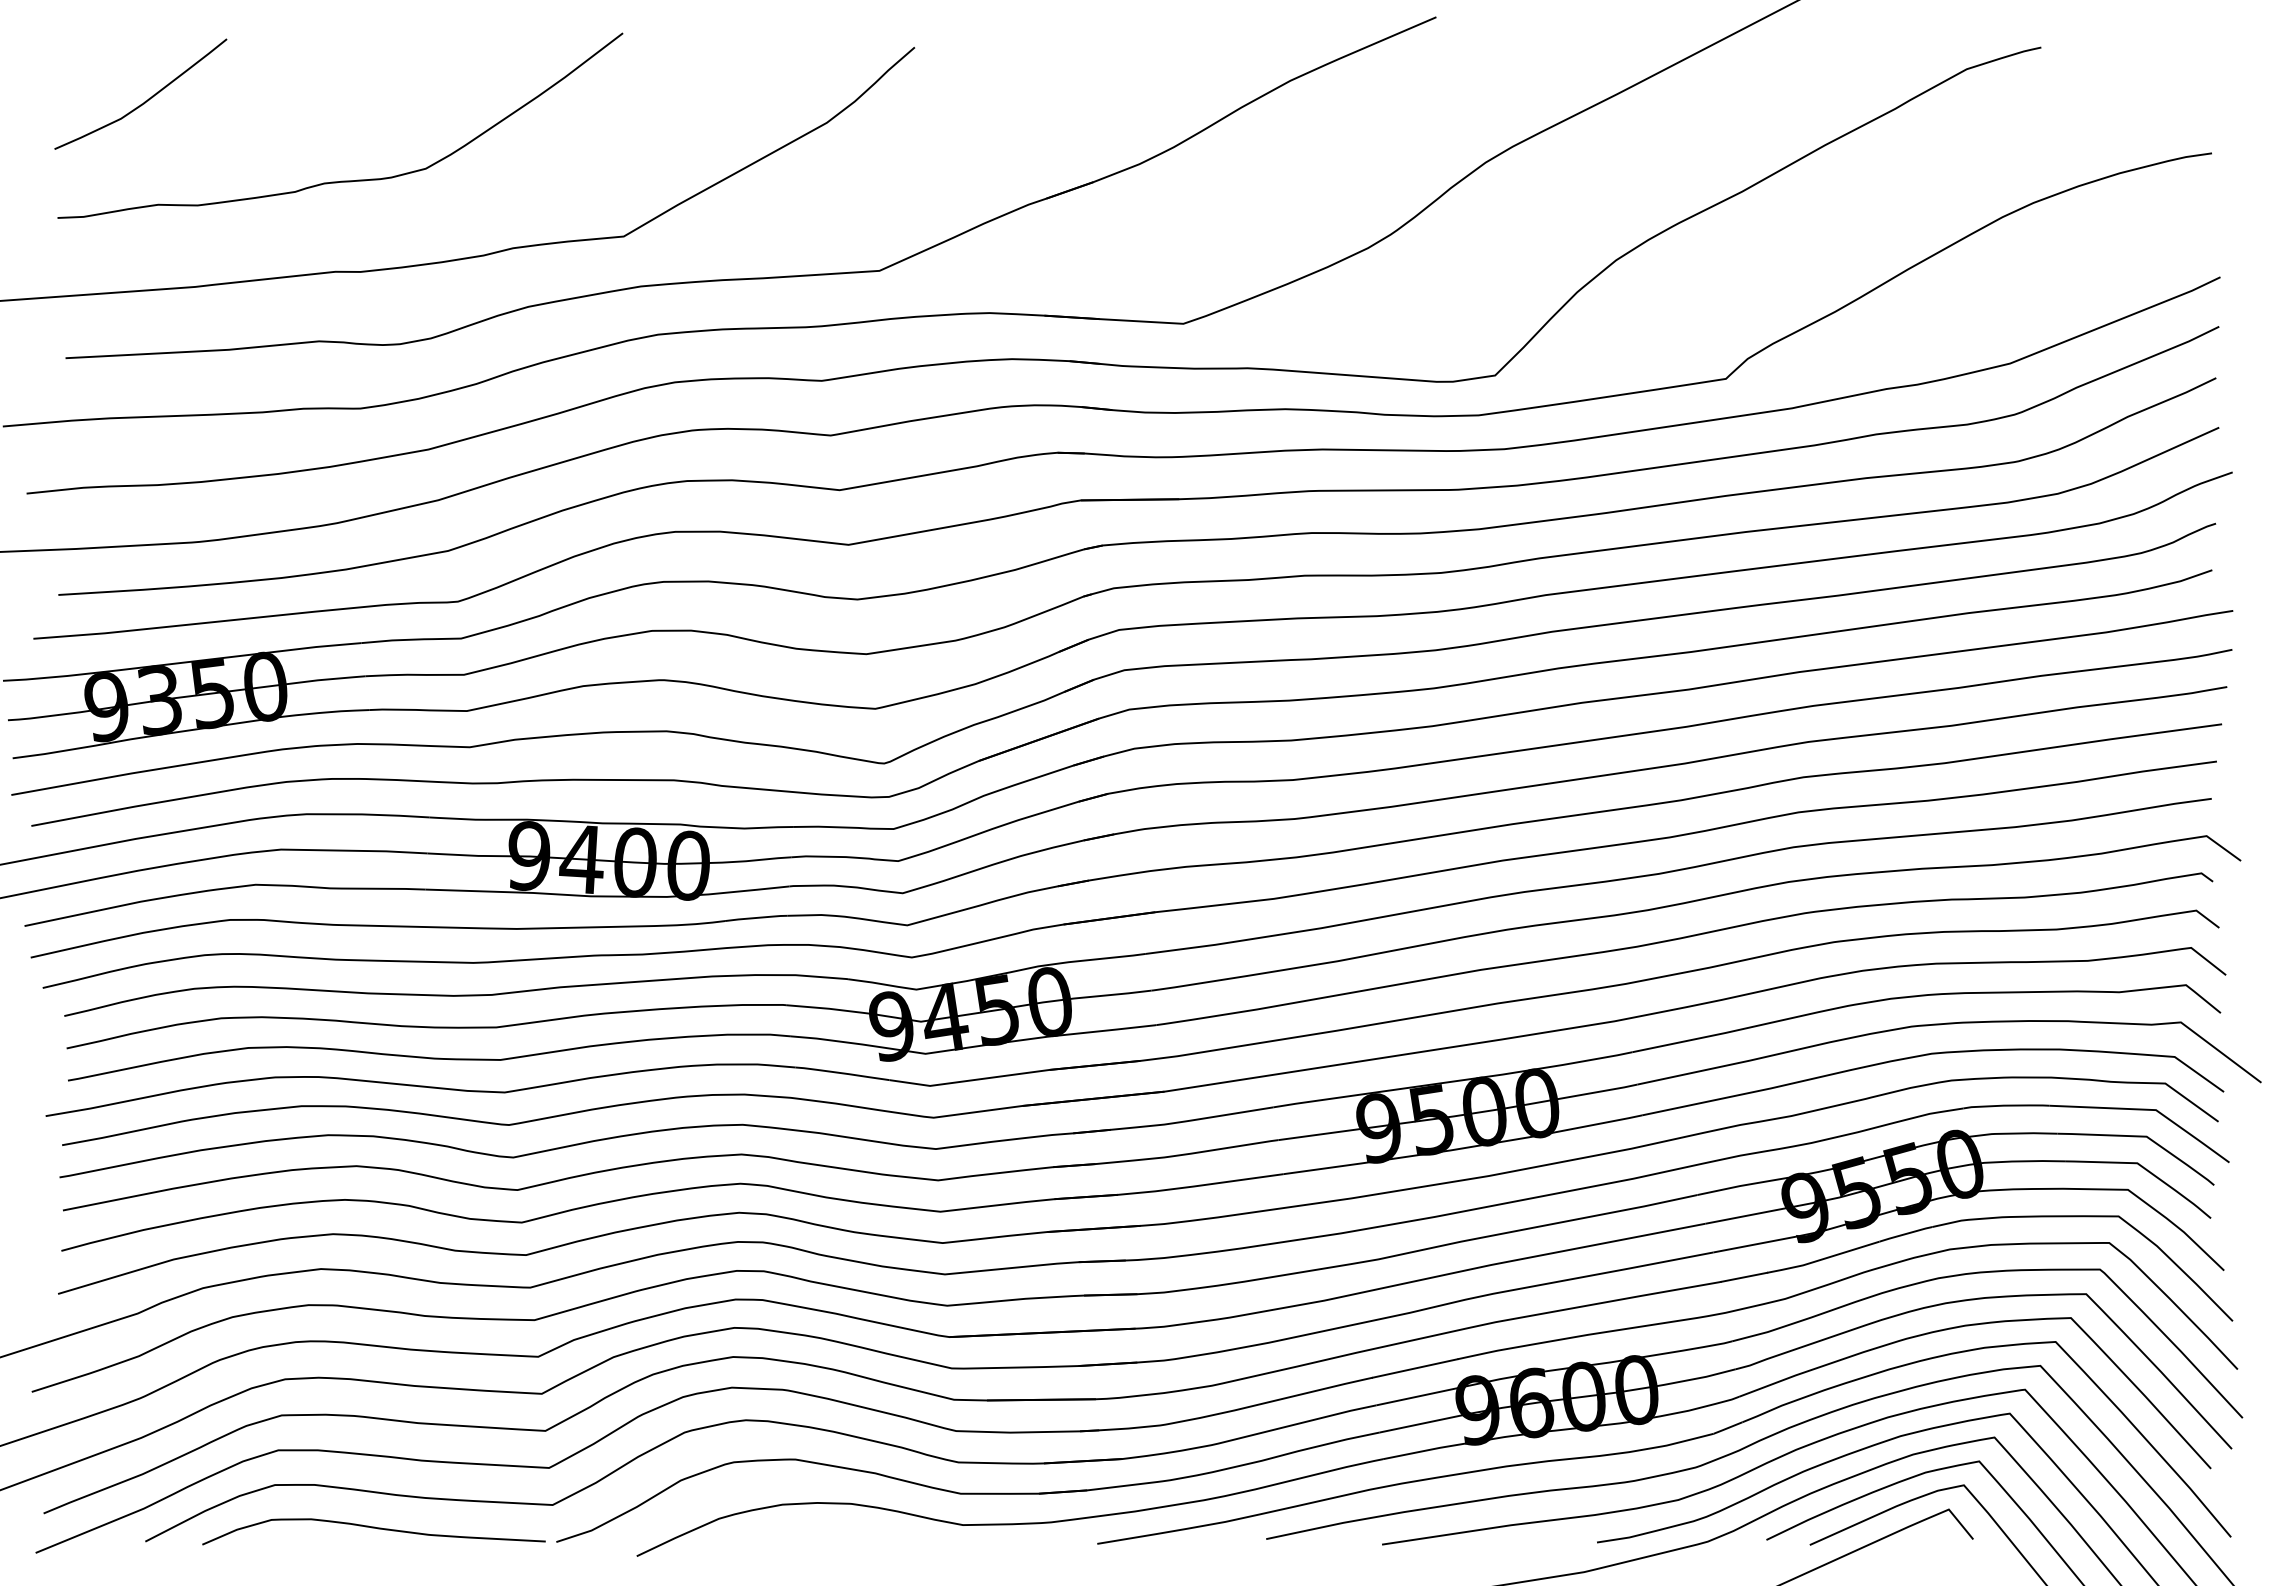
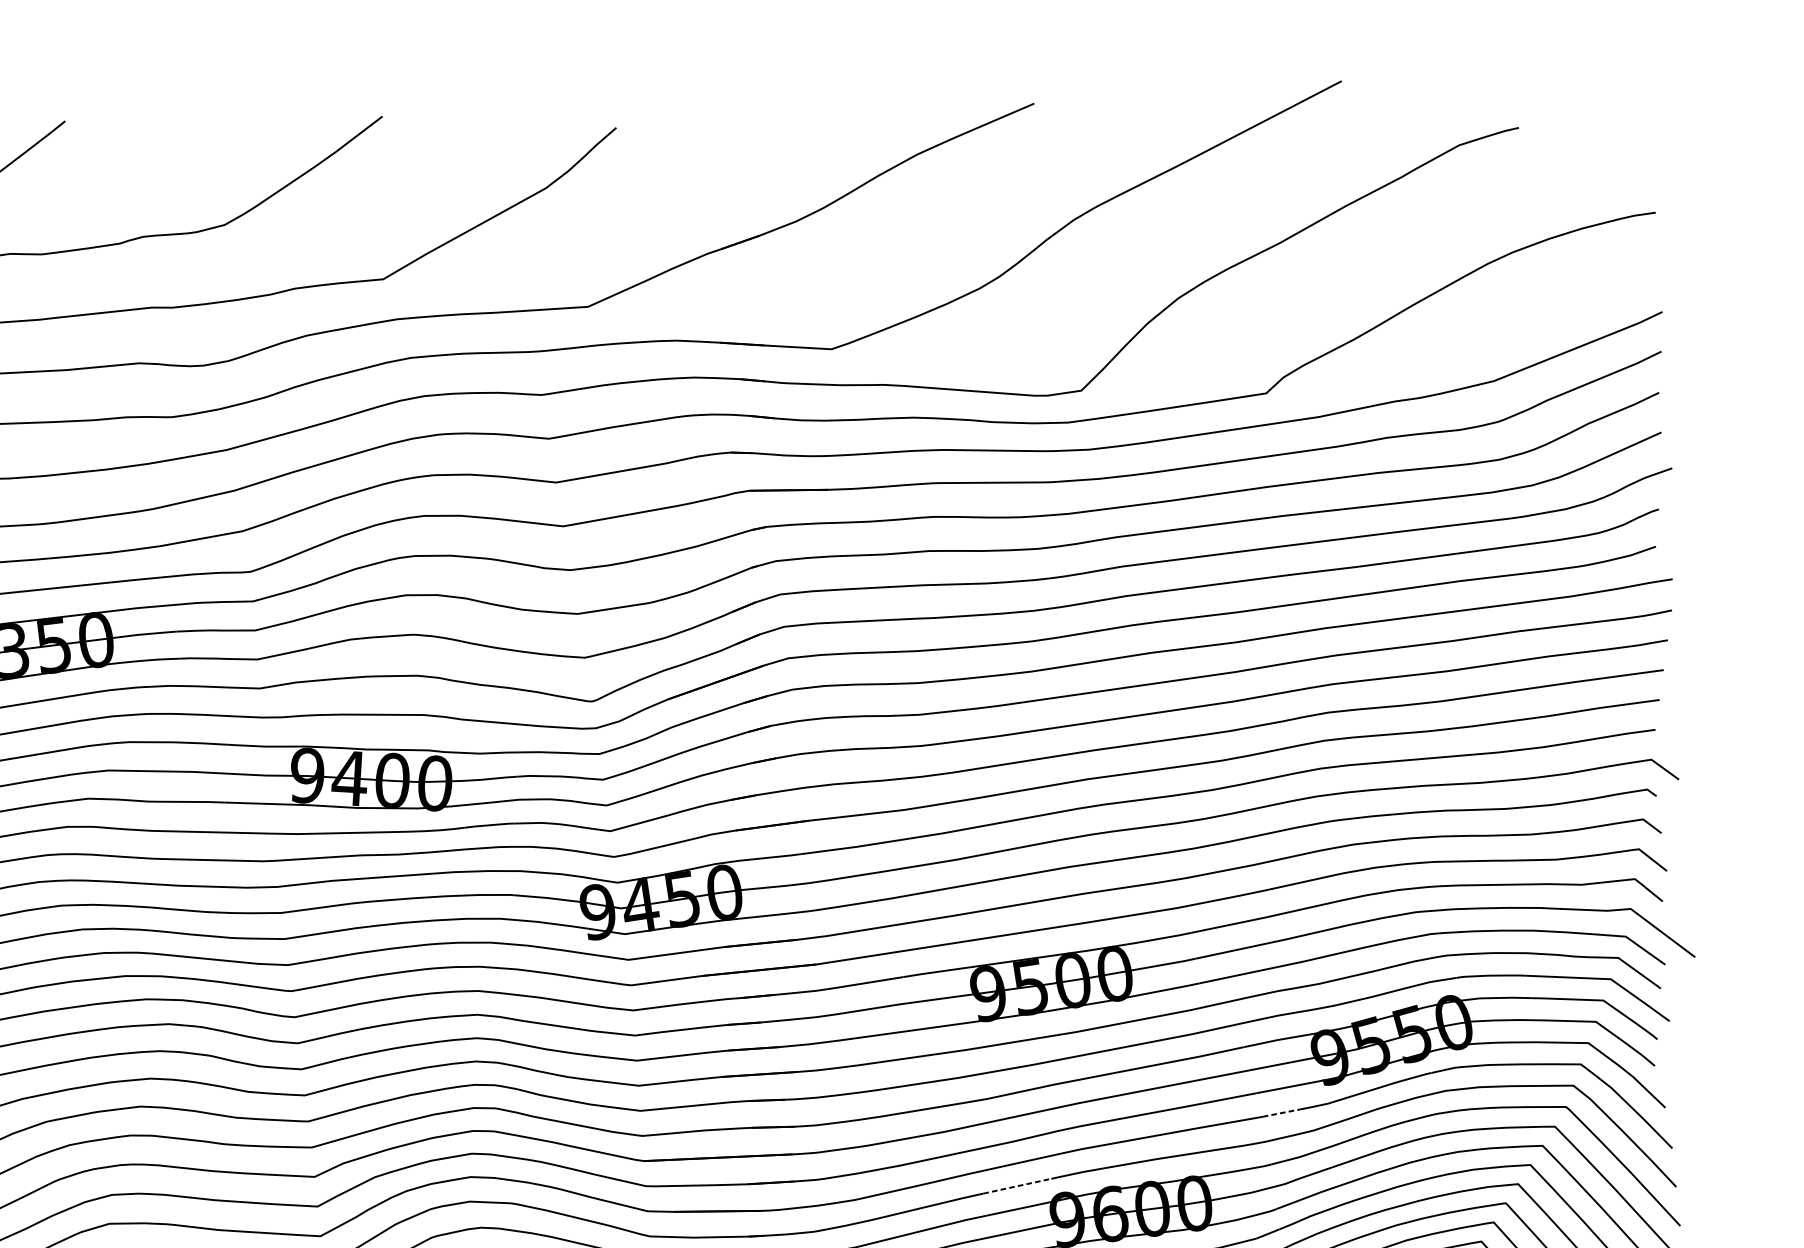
line: (1744, 1277) -> (1281, 1113), solid -> dashed
line: (1415, 1368) -> (1017, 1186), solid -> dashed

